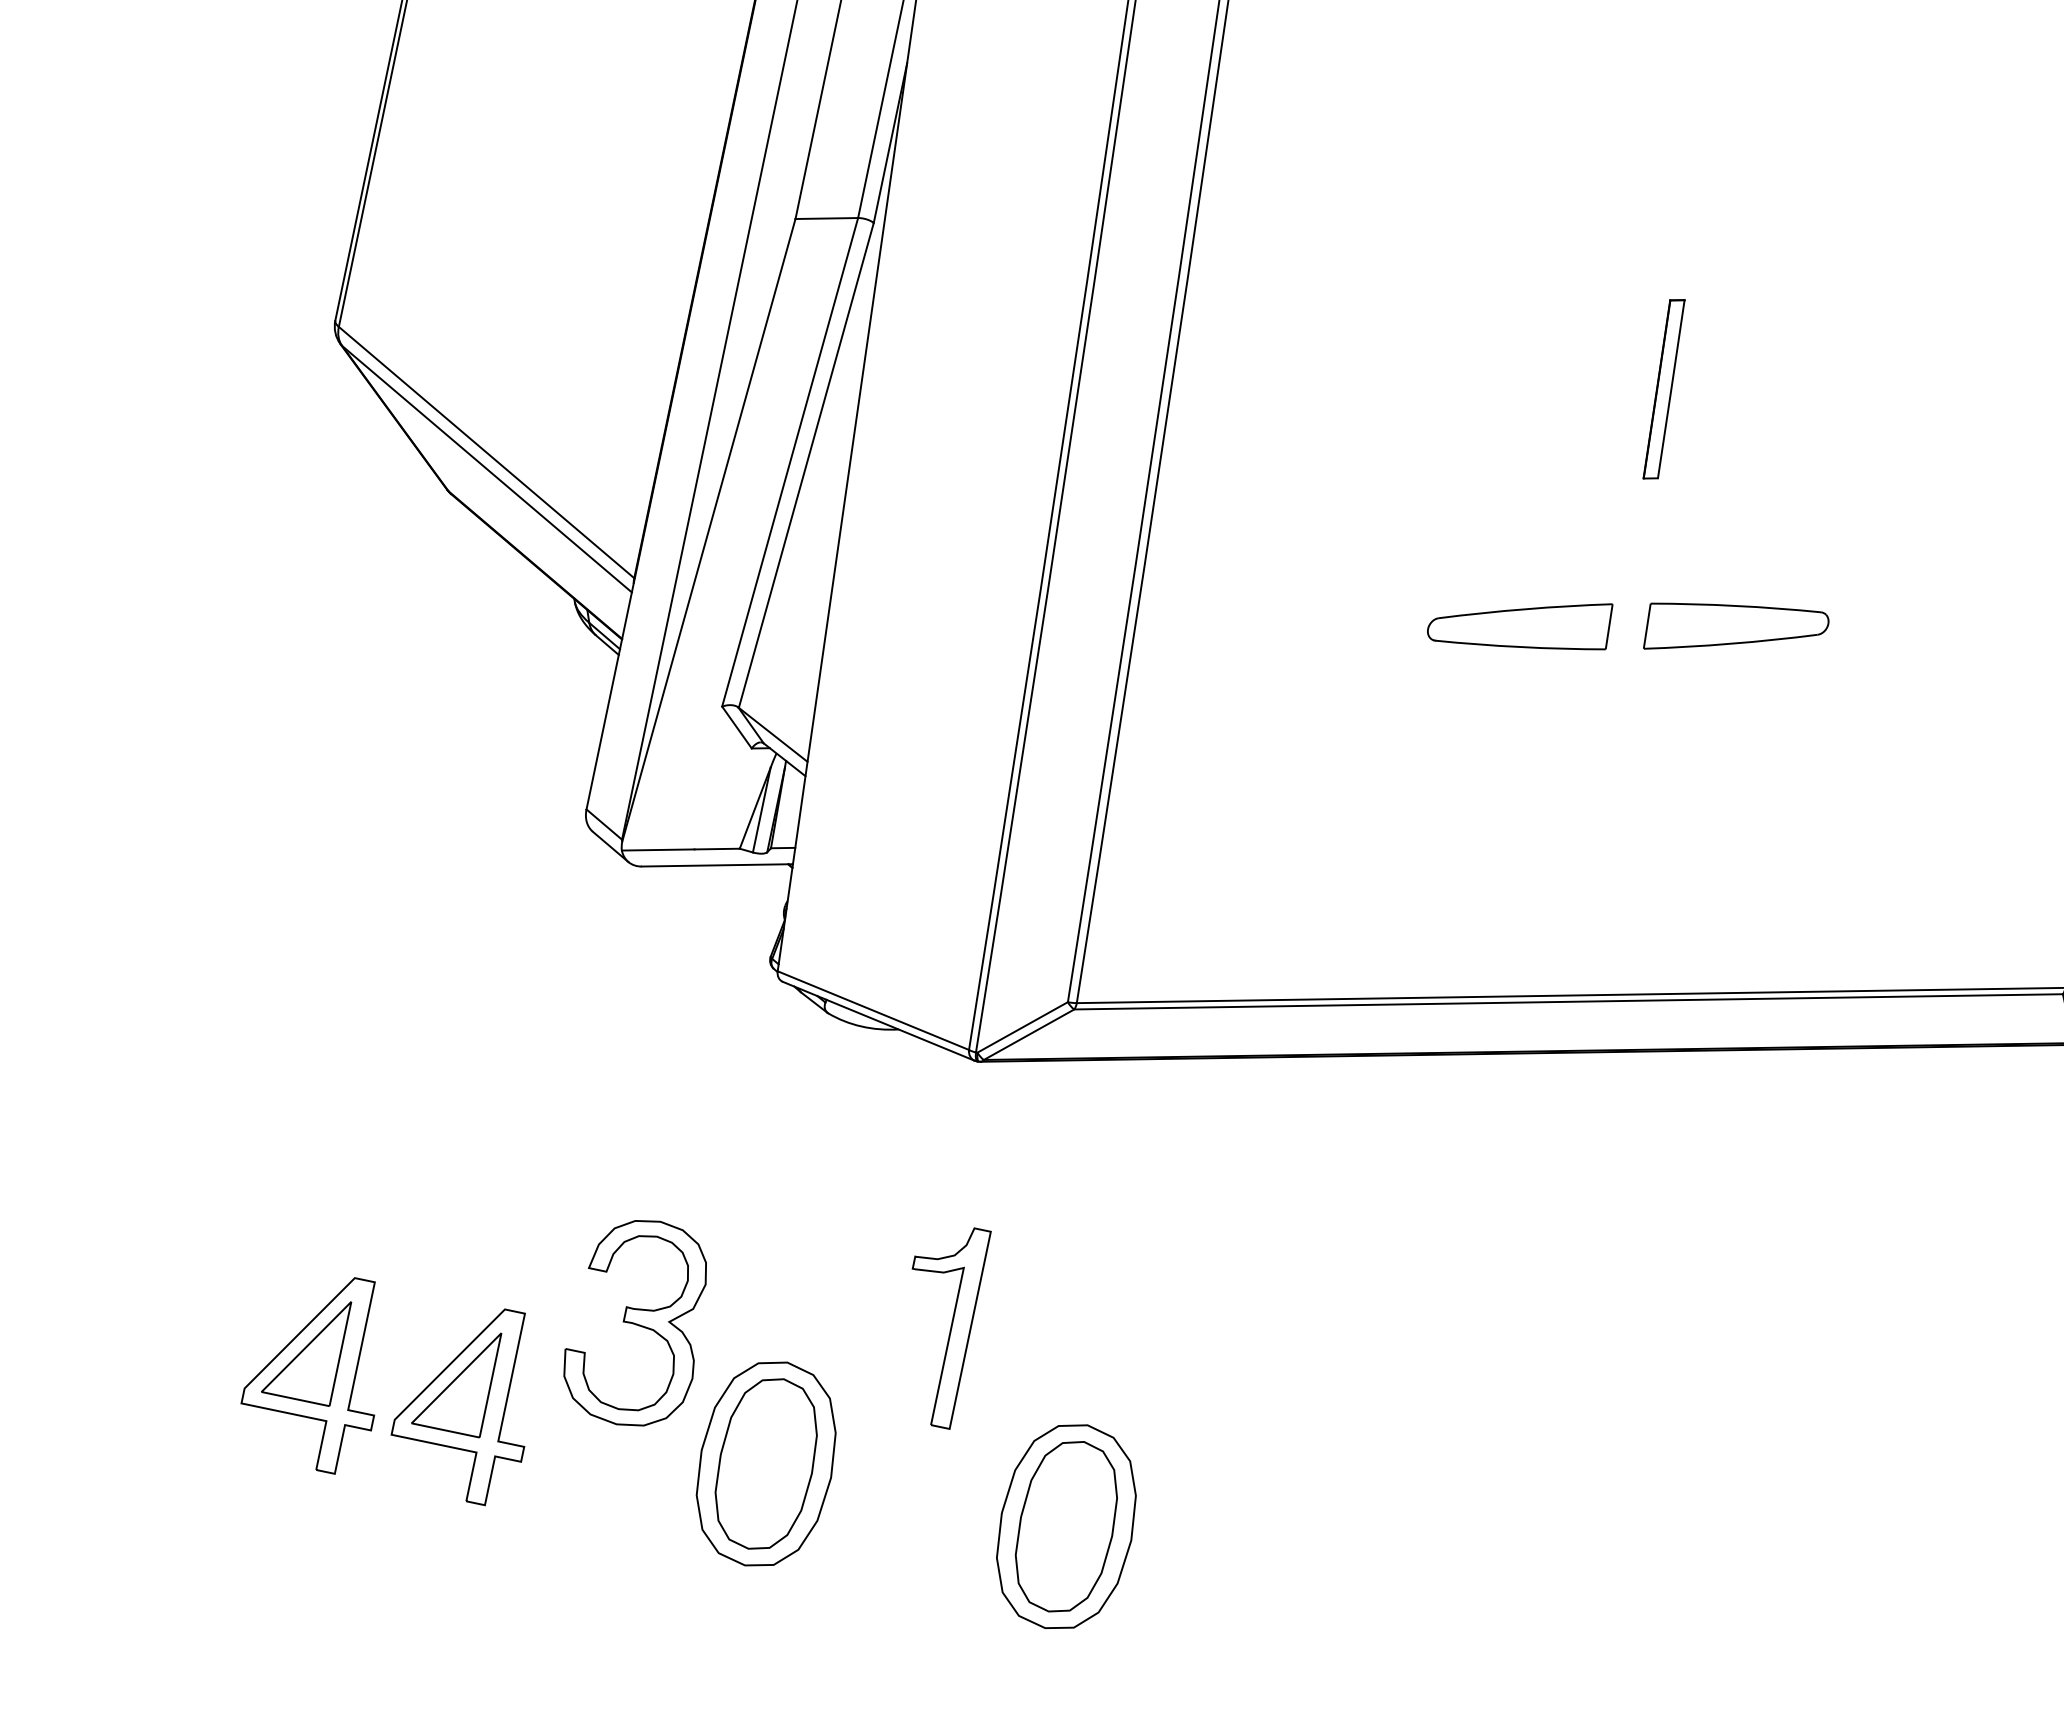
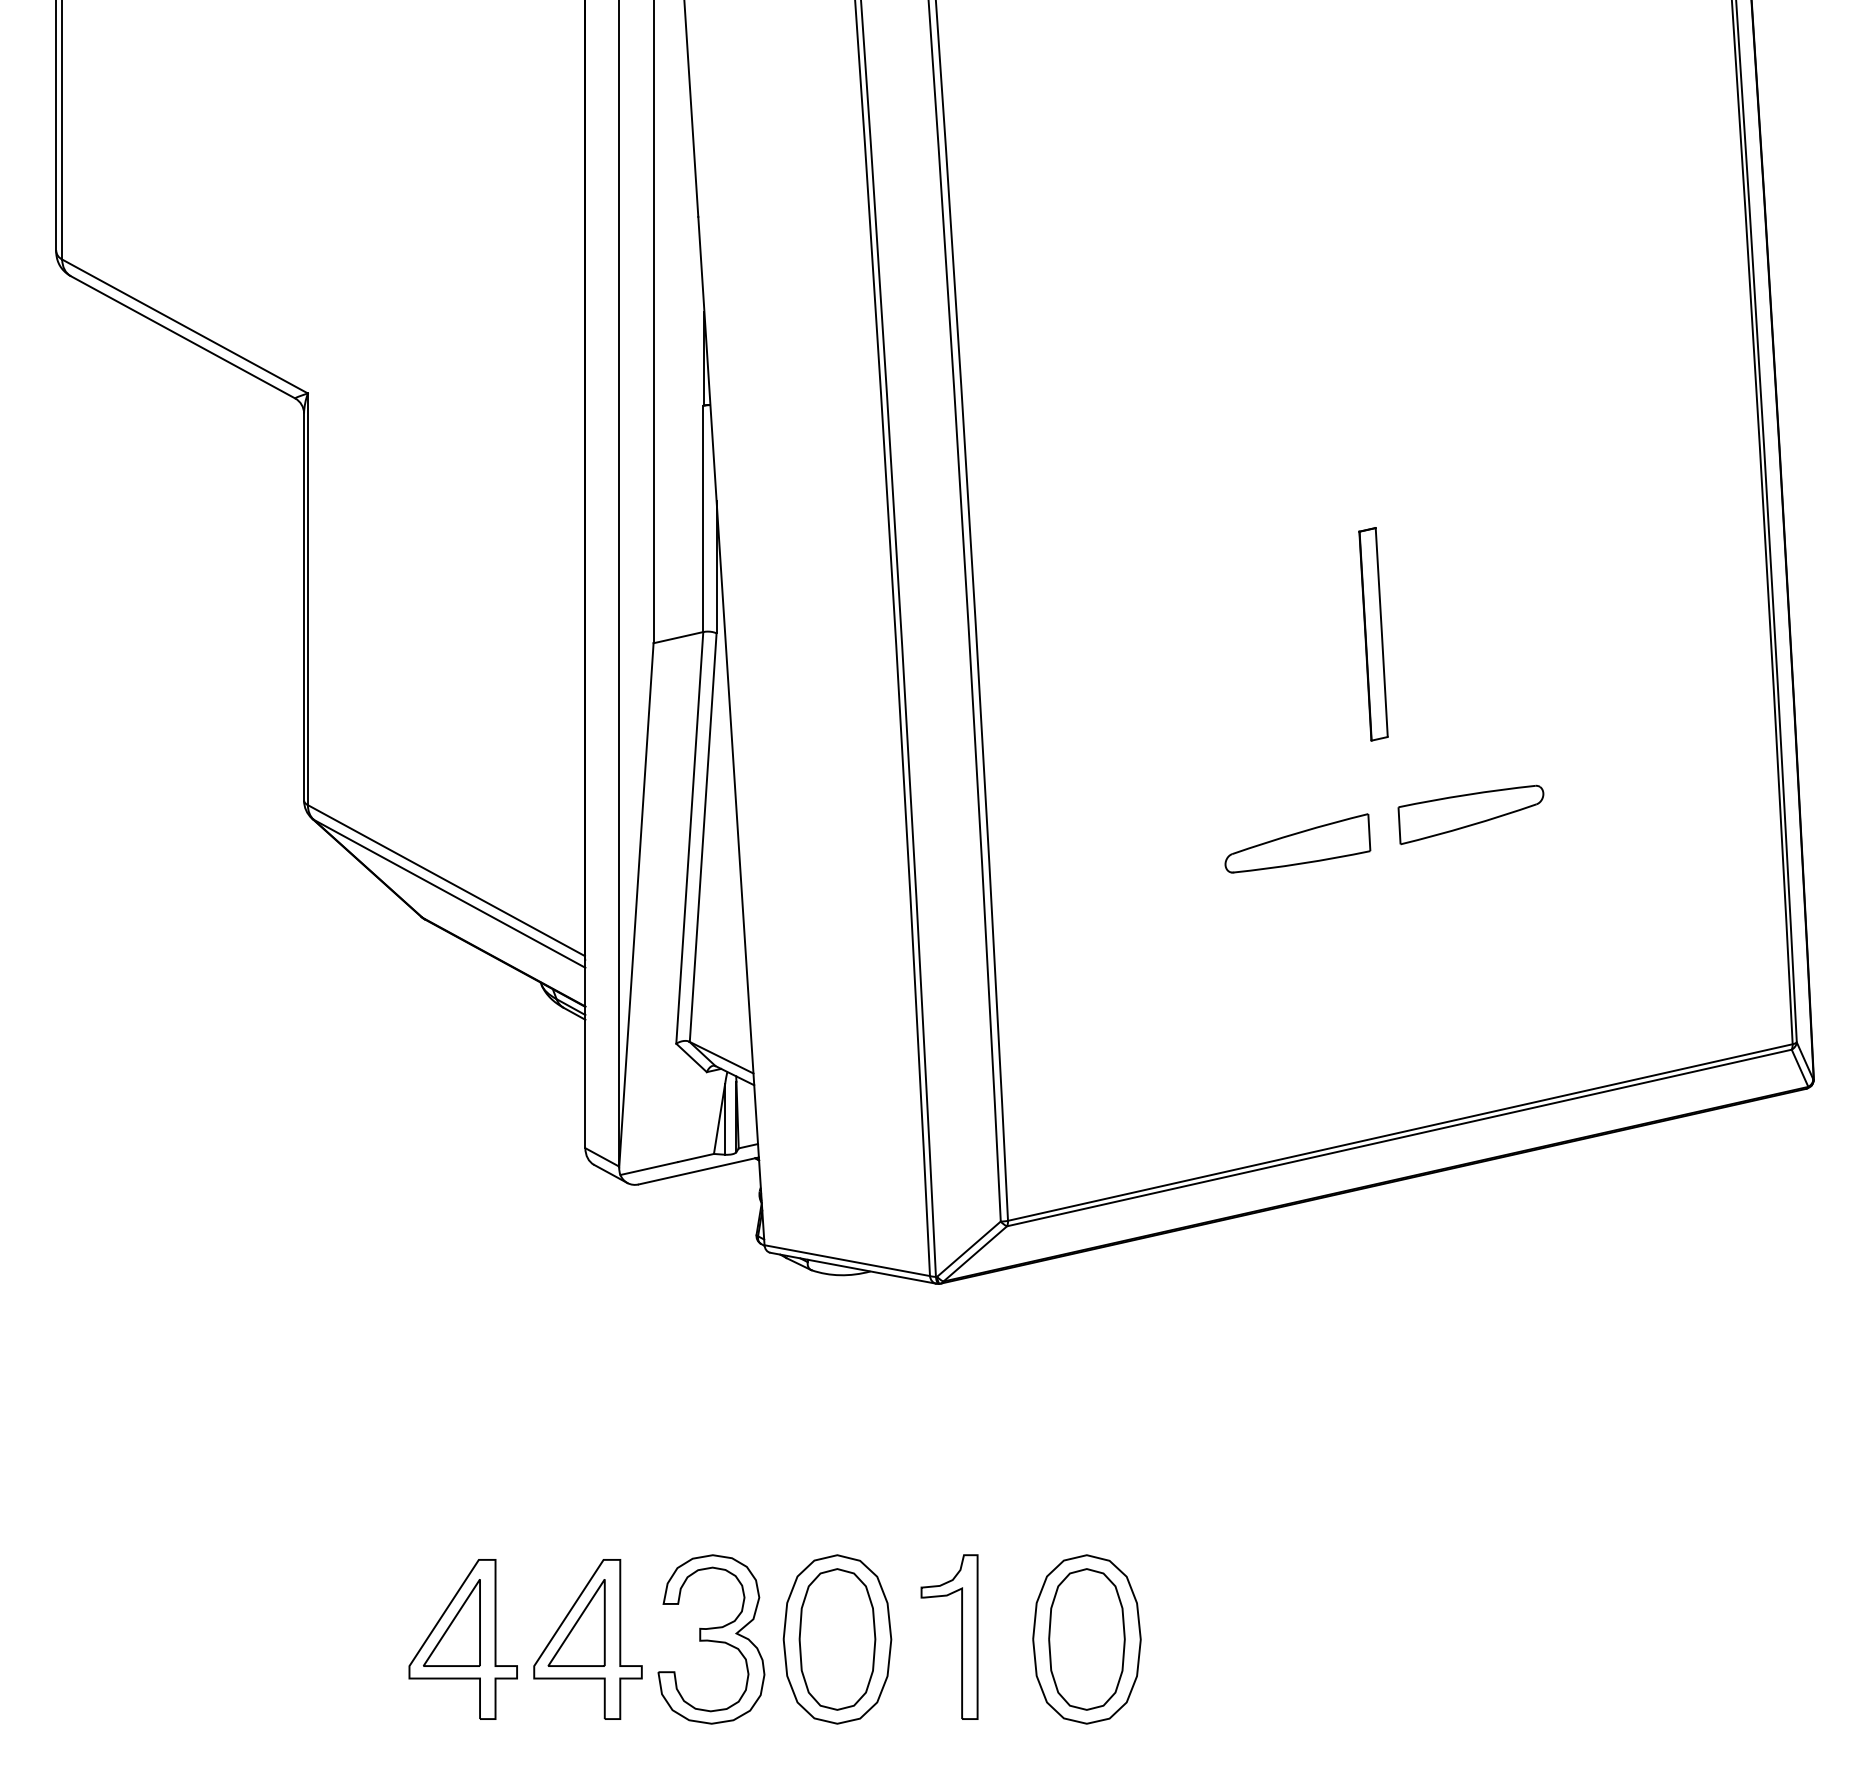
part: (1663, 389) -> (1373, 634), size x1.43
part: (637, 1322) -> (711, 1639), moved
part: (951, 1325) -> (961, 1636), moved

